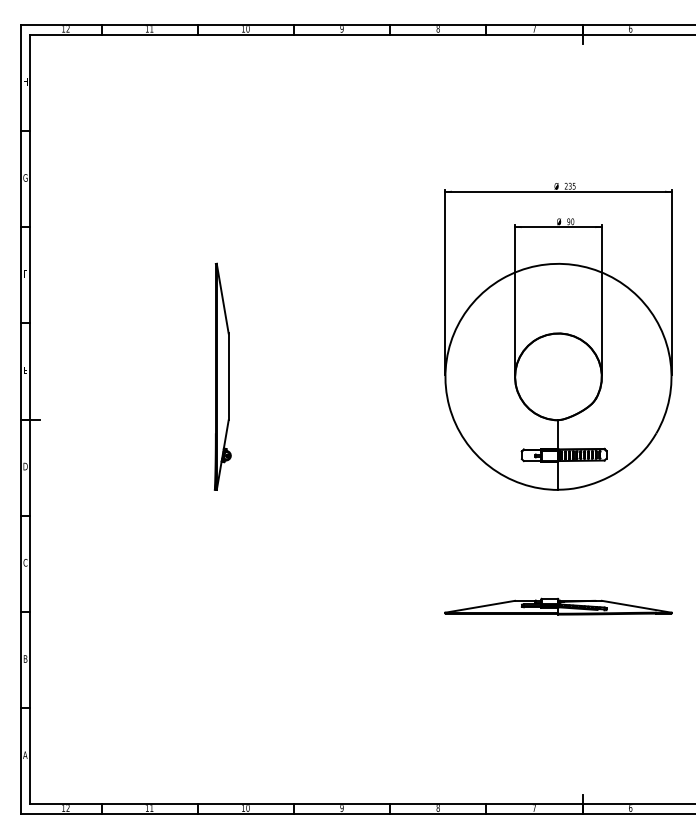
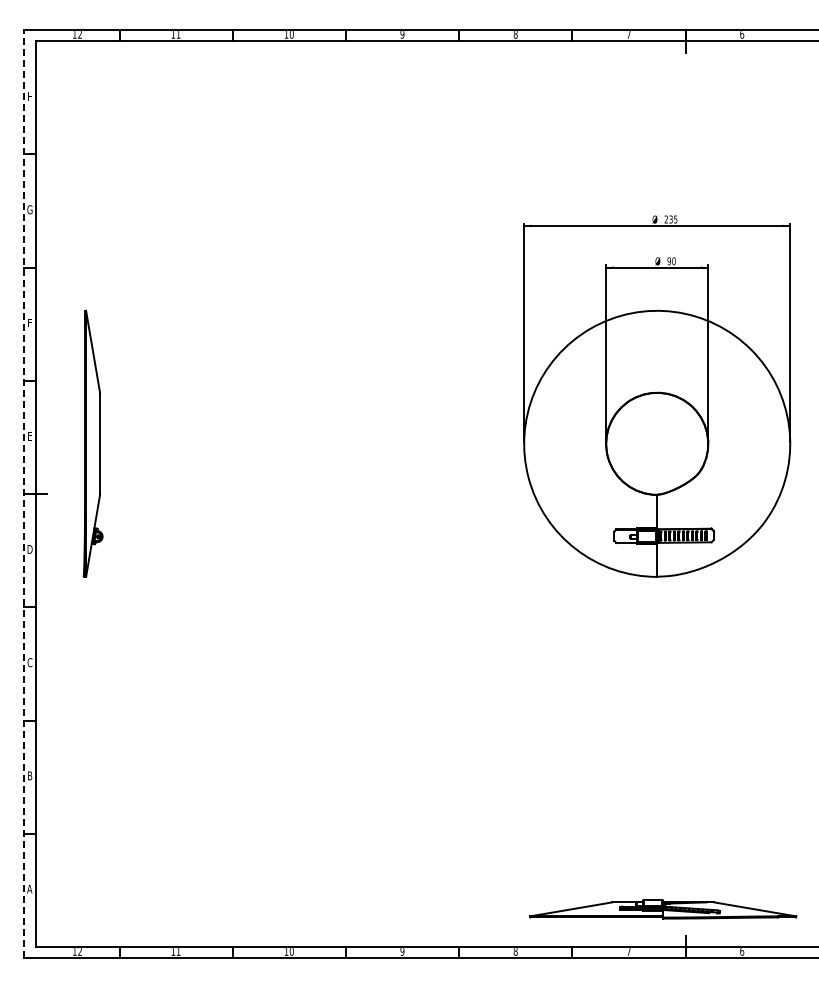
part: (222, 376) -> (92, 443), moved
line: (20, 419) -> (24, 493), solid -> dashed
part: (558, 606) -> (663, 909), moved

